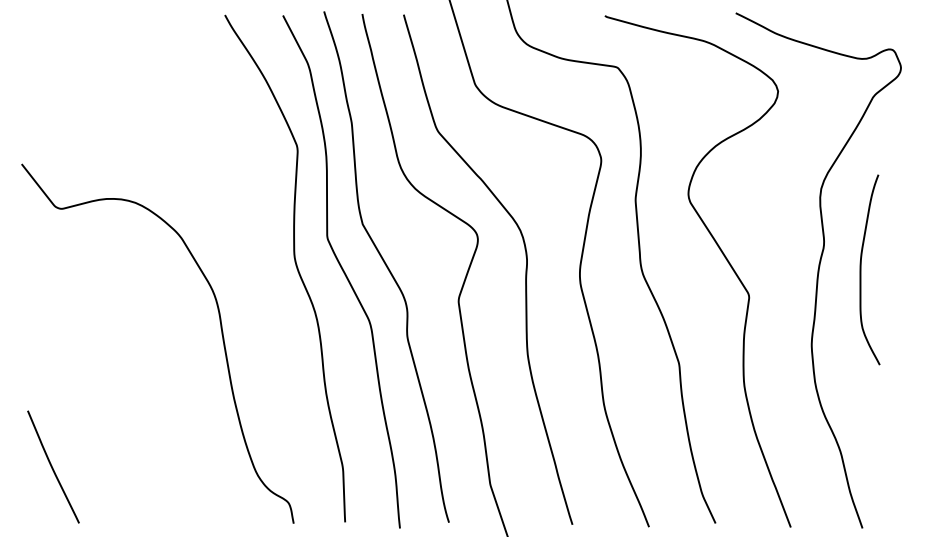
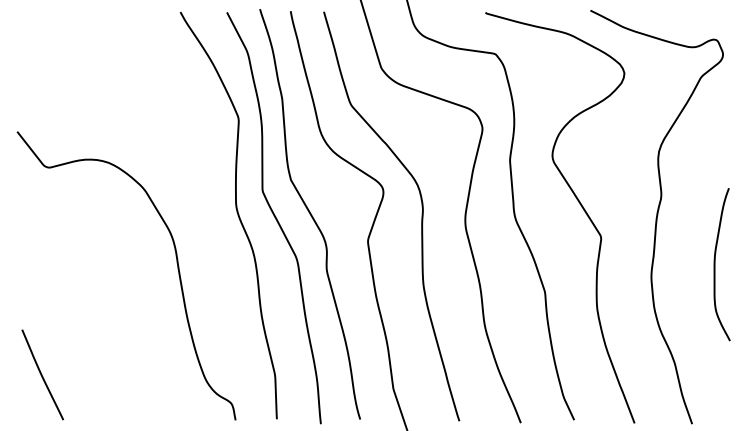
curve: (861, 269) -> (715, 264), moved

